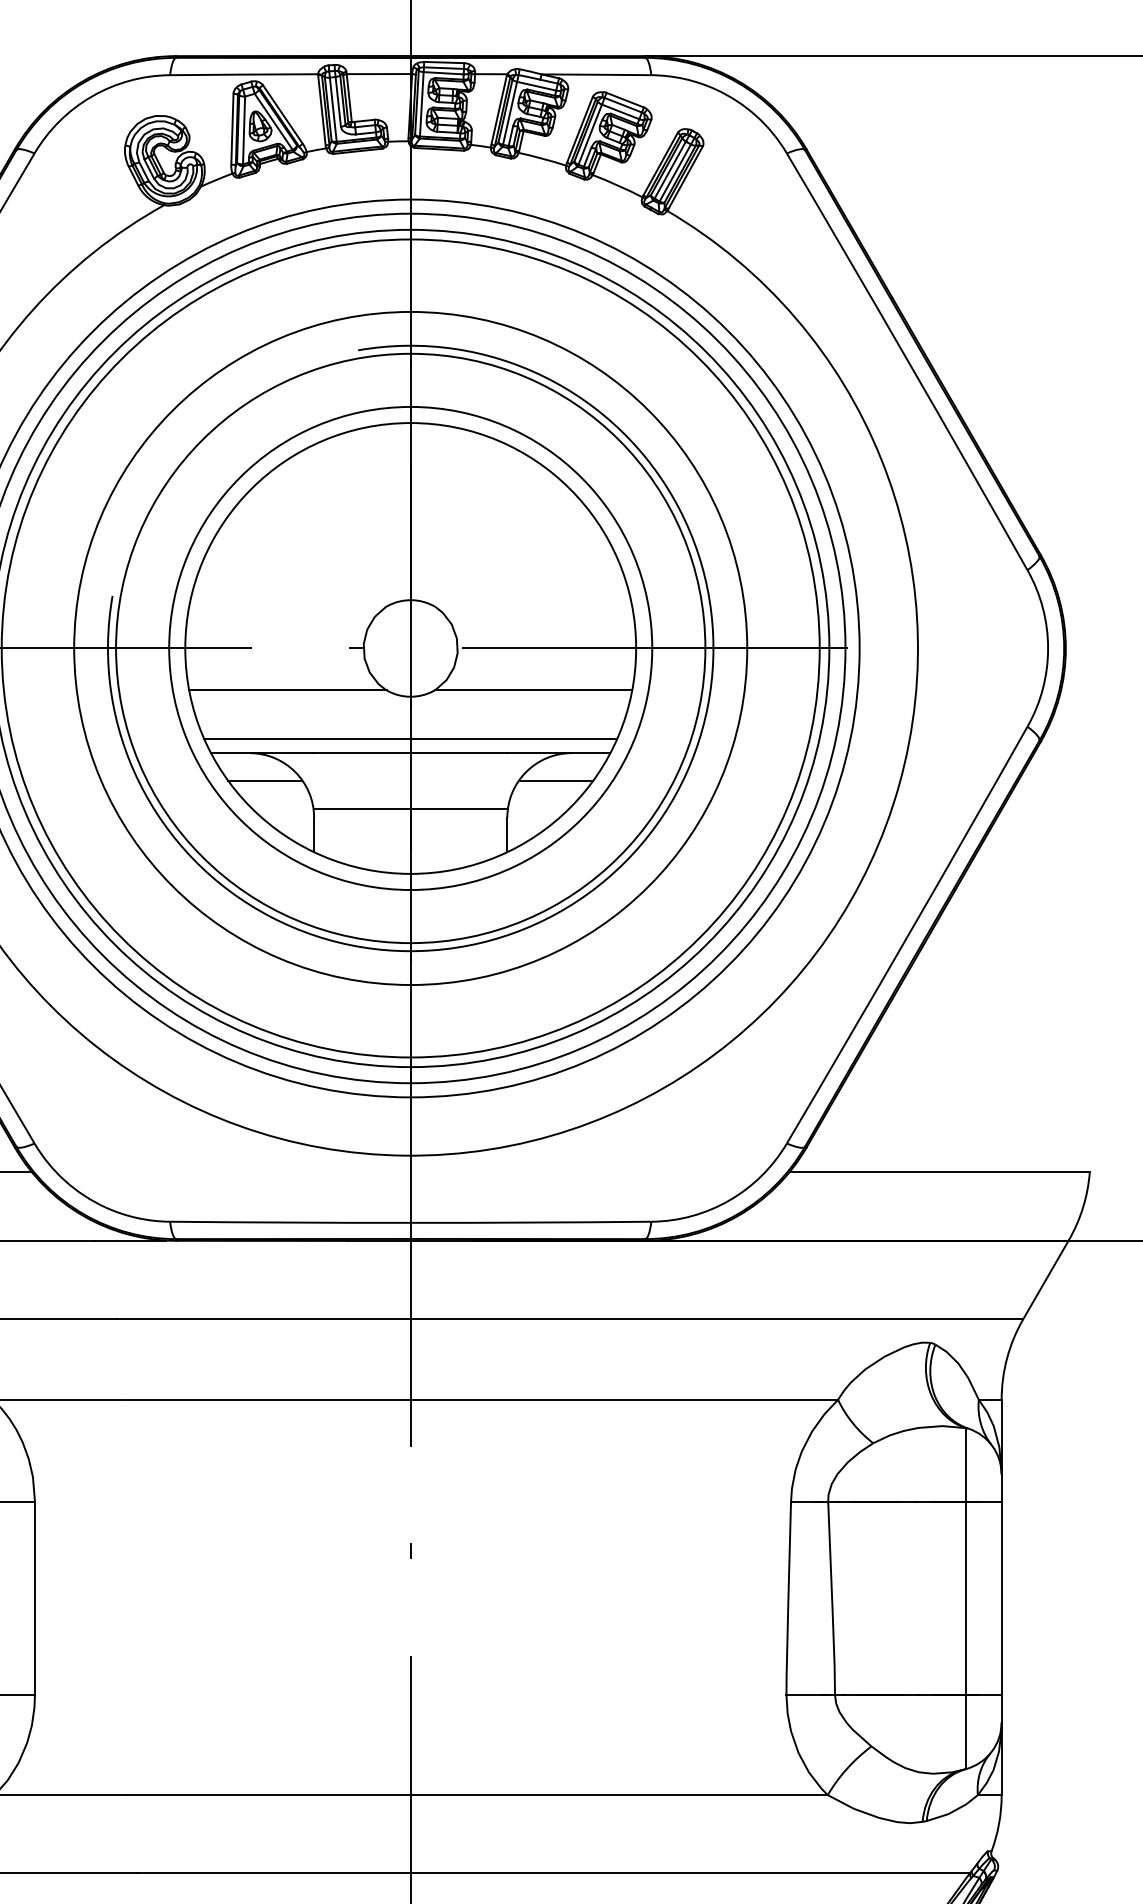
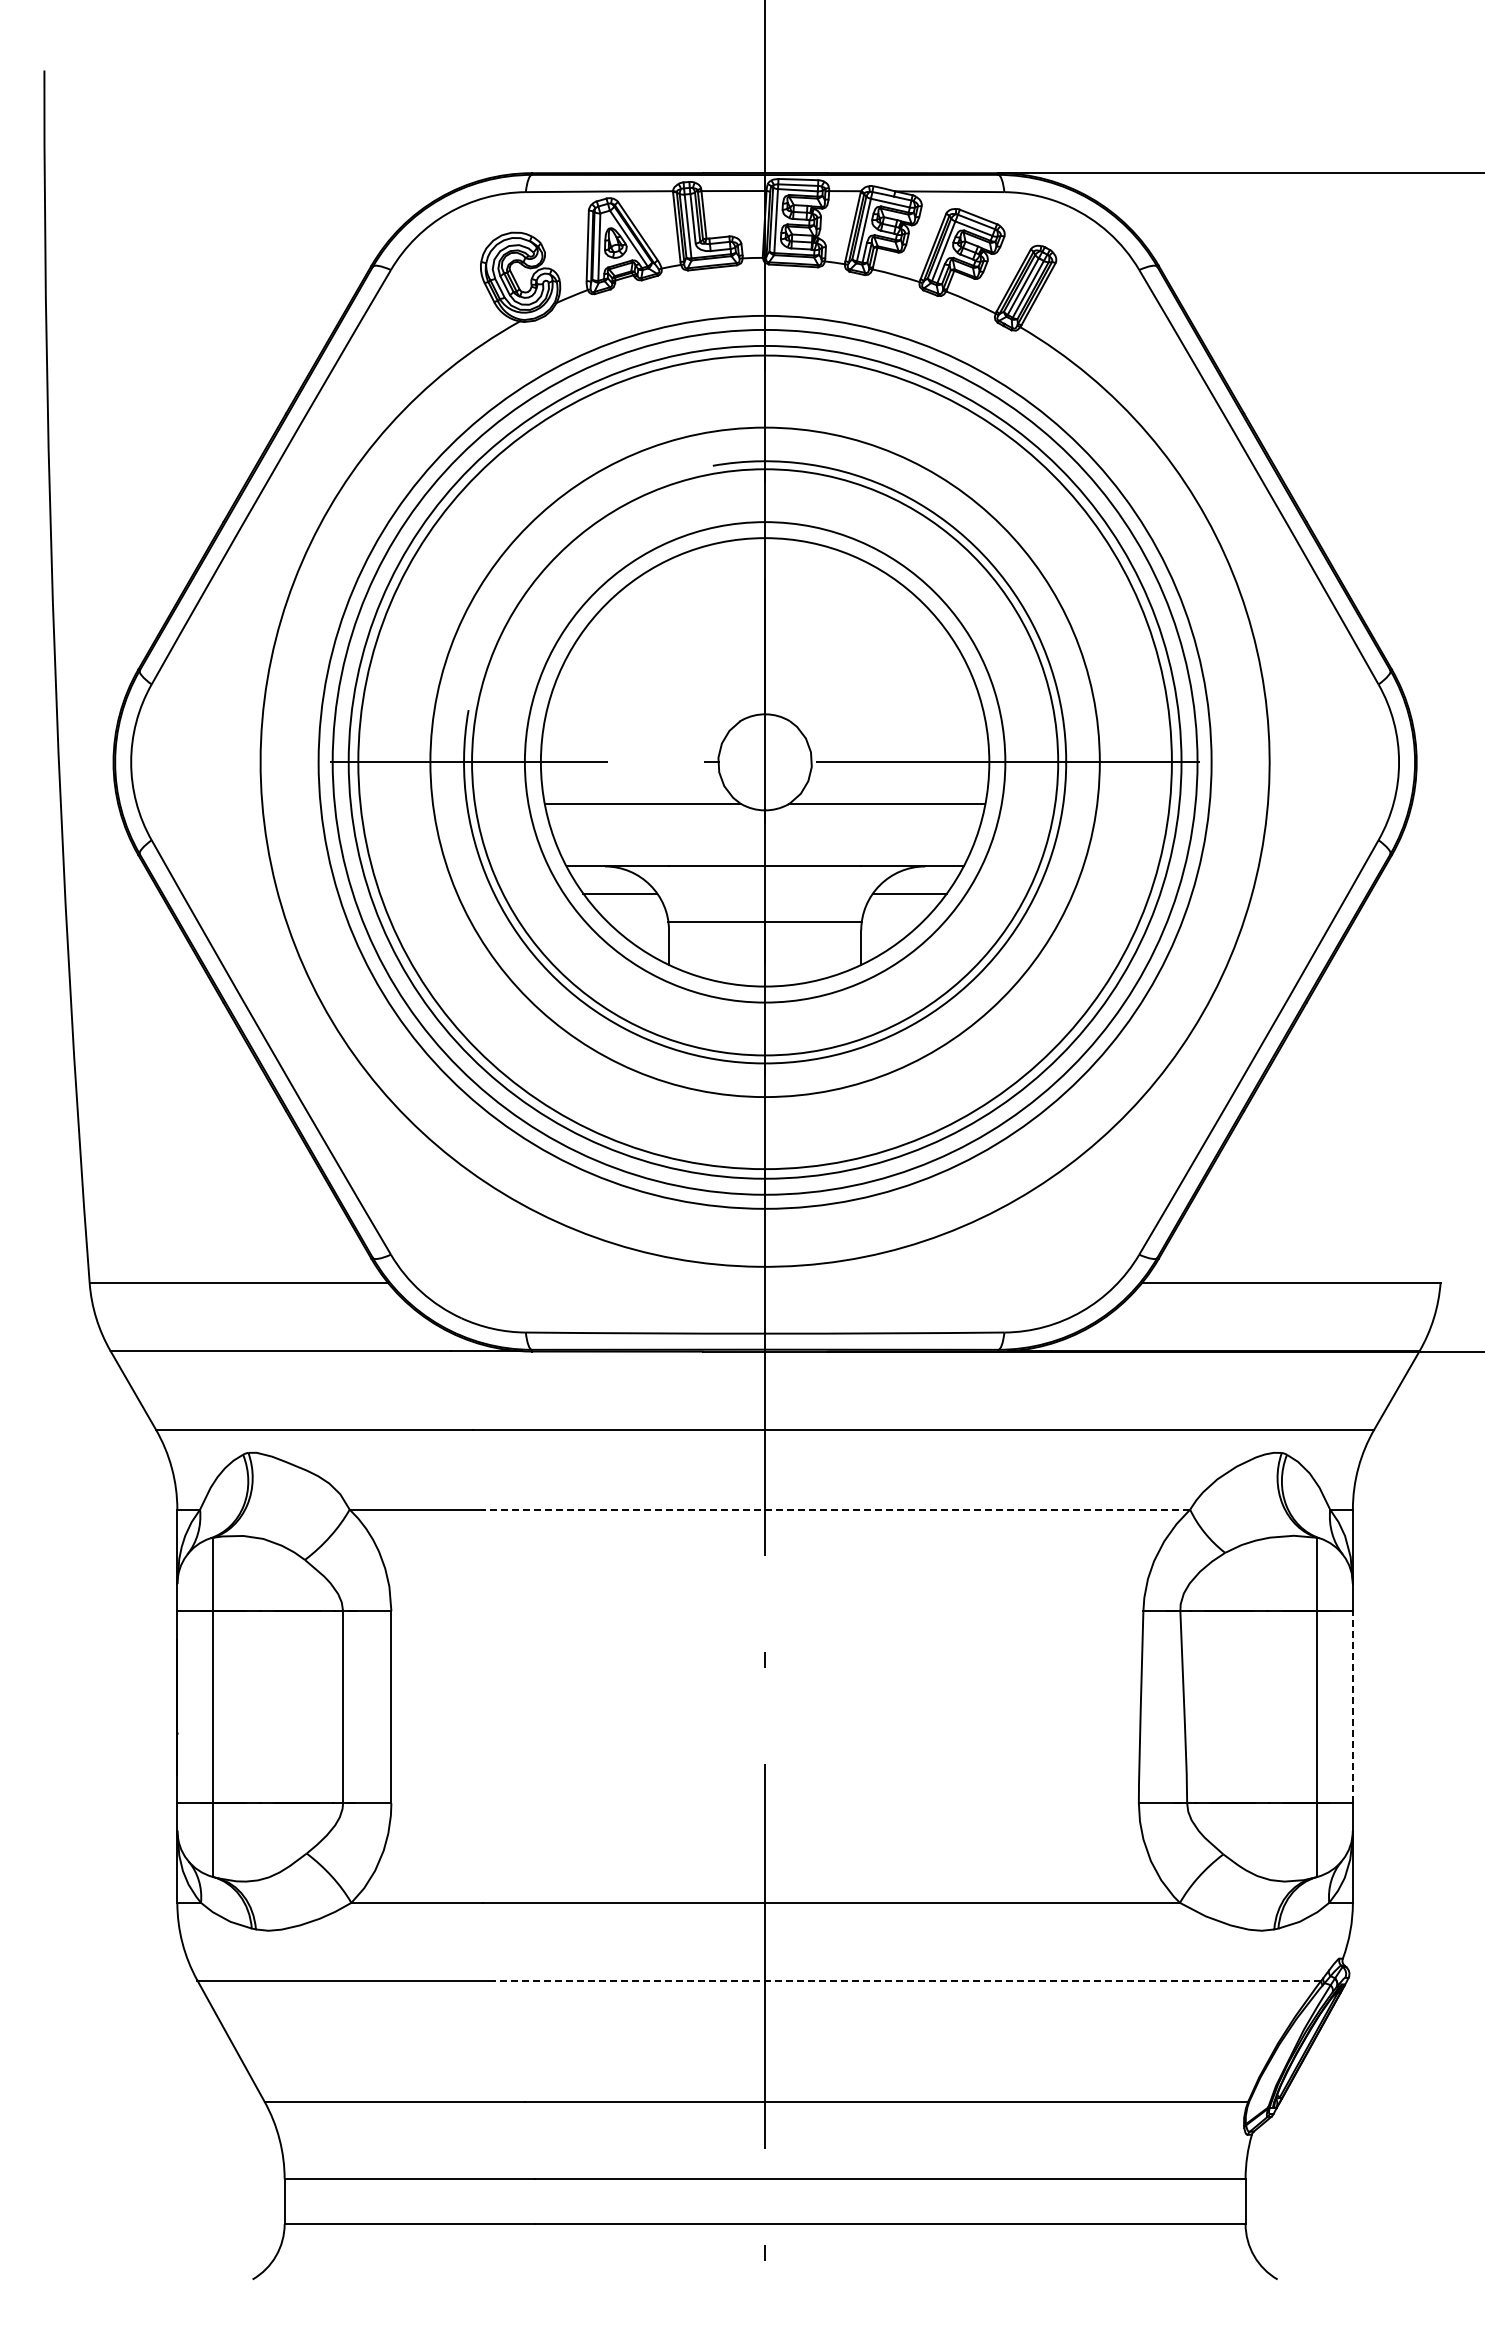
line: (410, 739) -> (764, 852), removed
line: (482, 1399) -> (836, 1509), solid -> dashed
line: (1001, 1597) -> (1352, 1706), solid -> dashed
line: (552, 1873) -> (906, 1980), solid -> dashed

